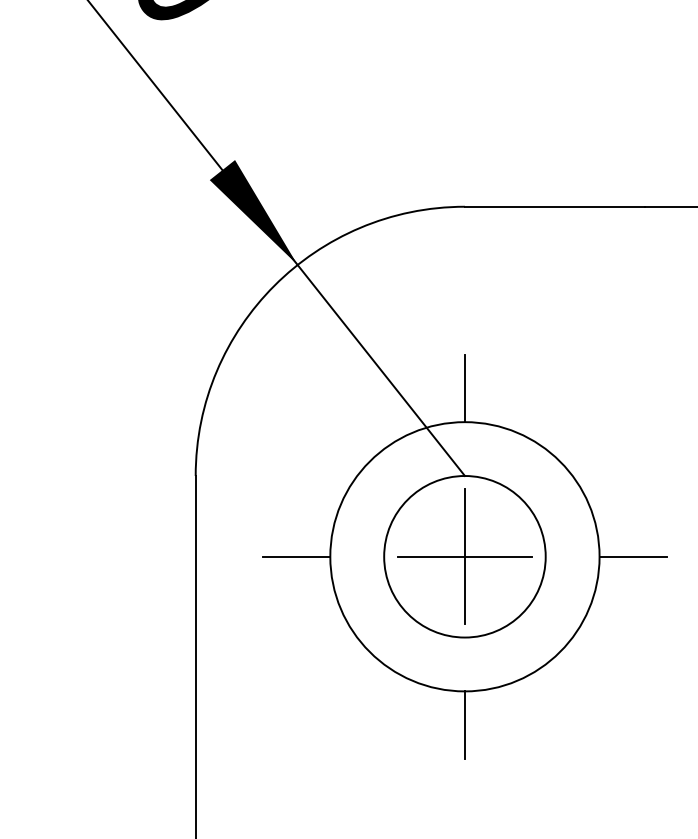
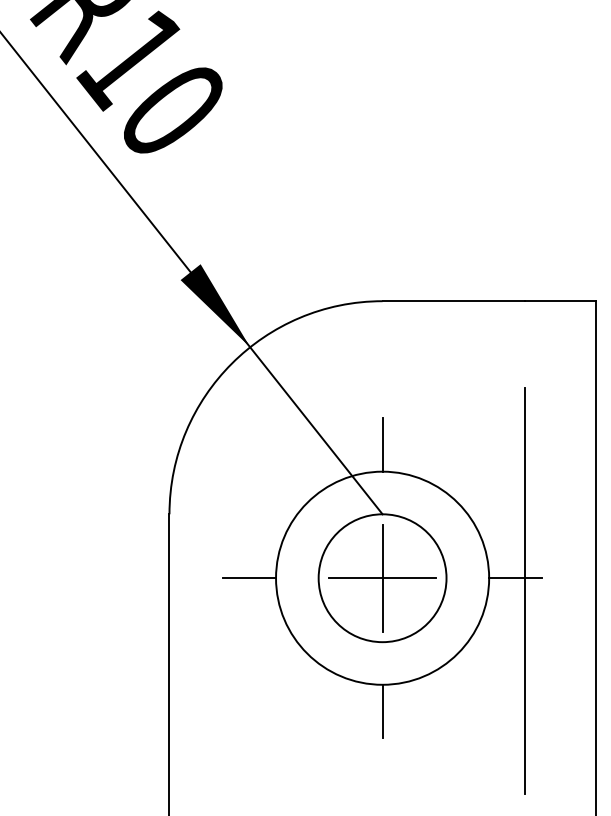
line: (645, 572) -> (525, 590), added

